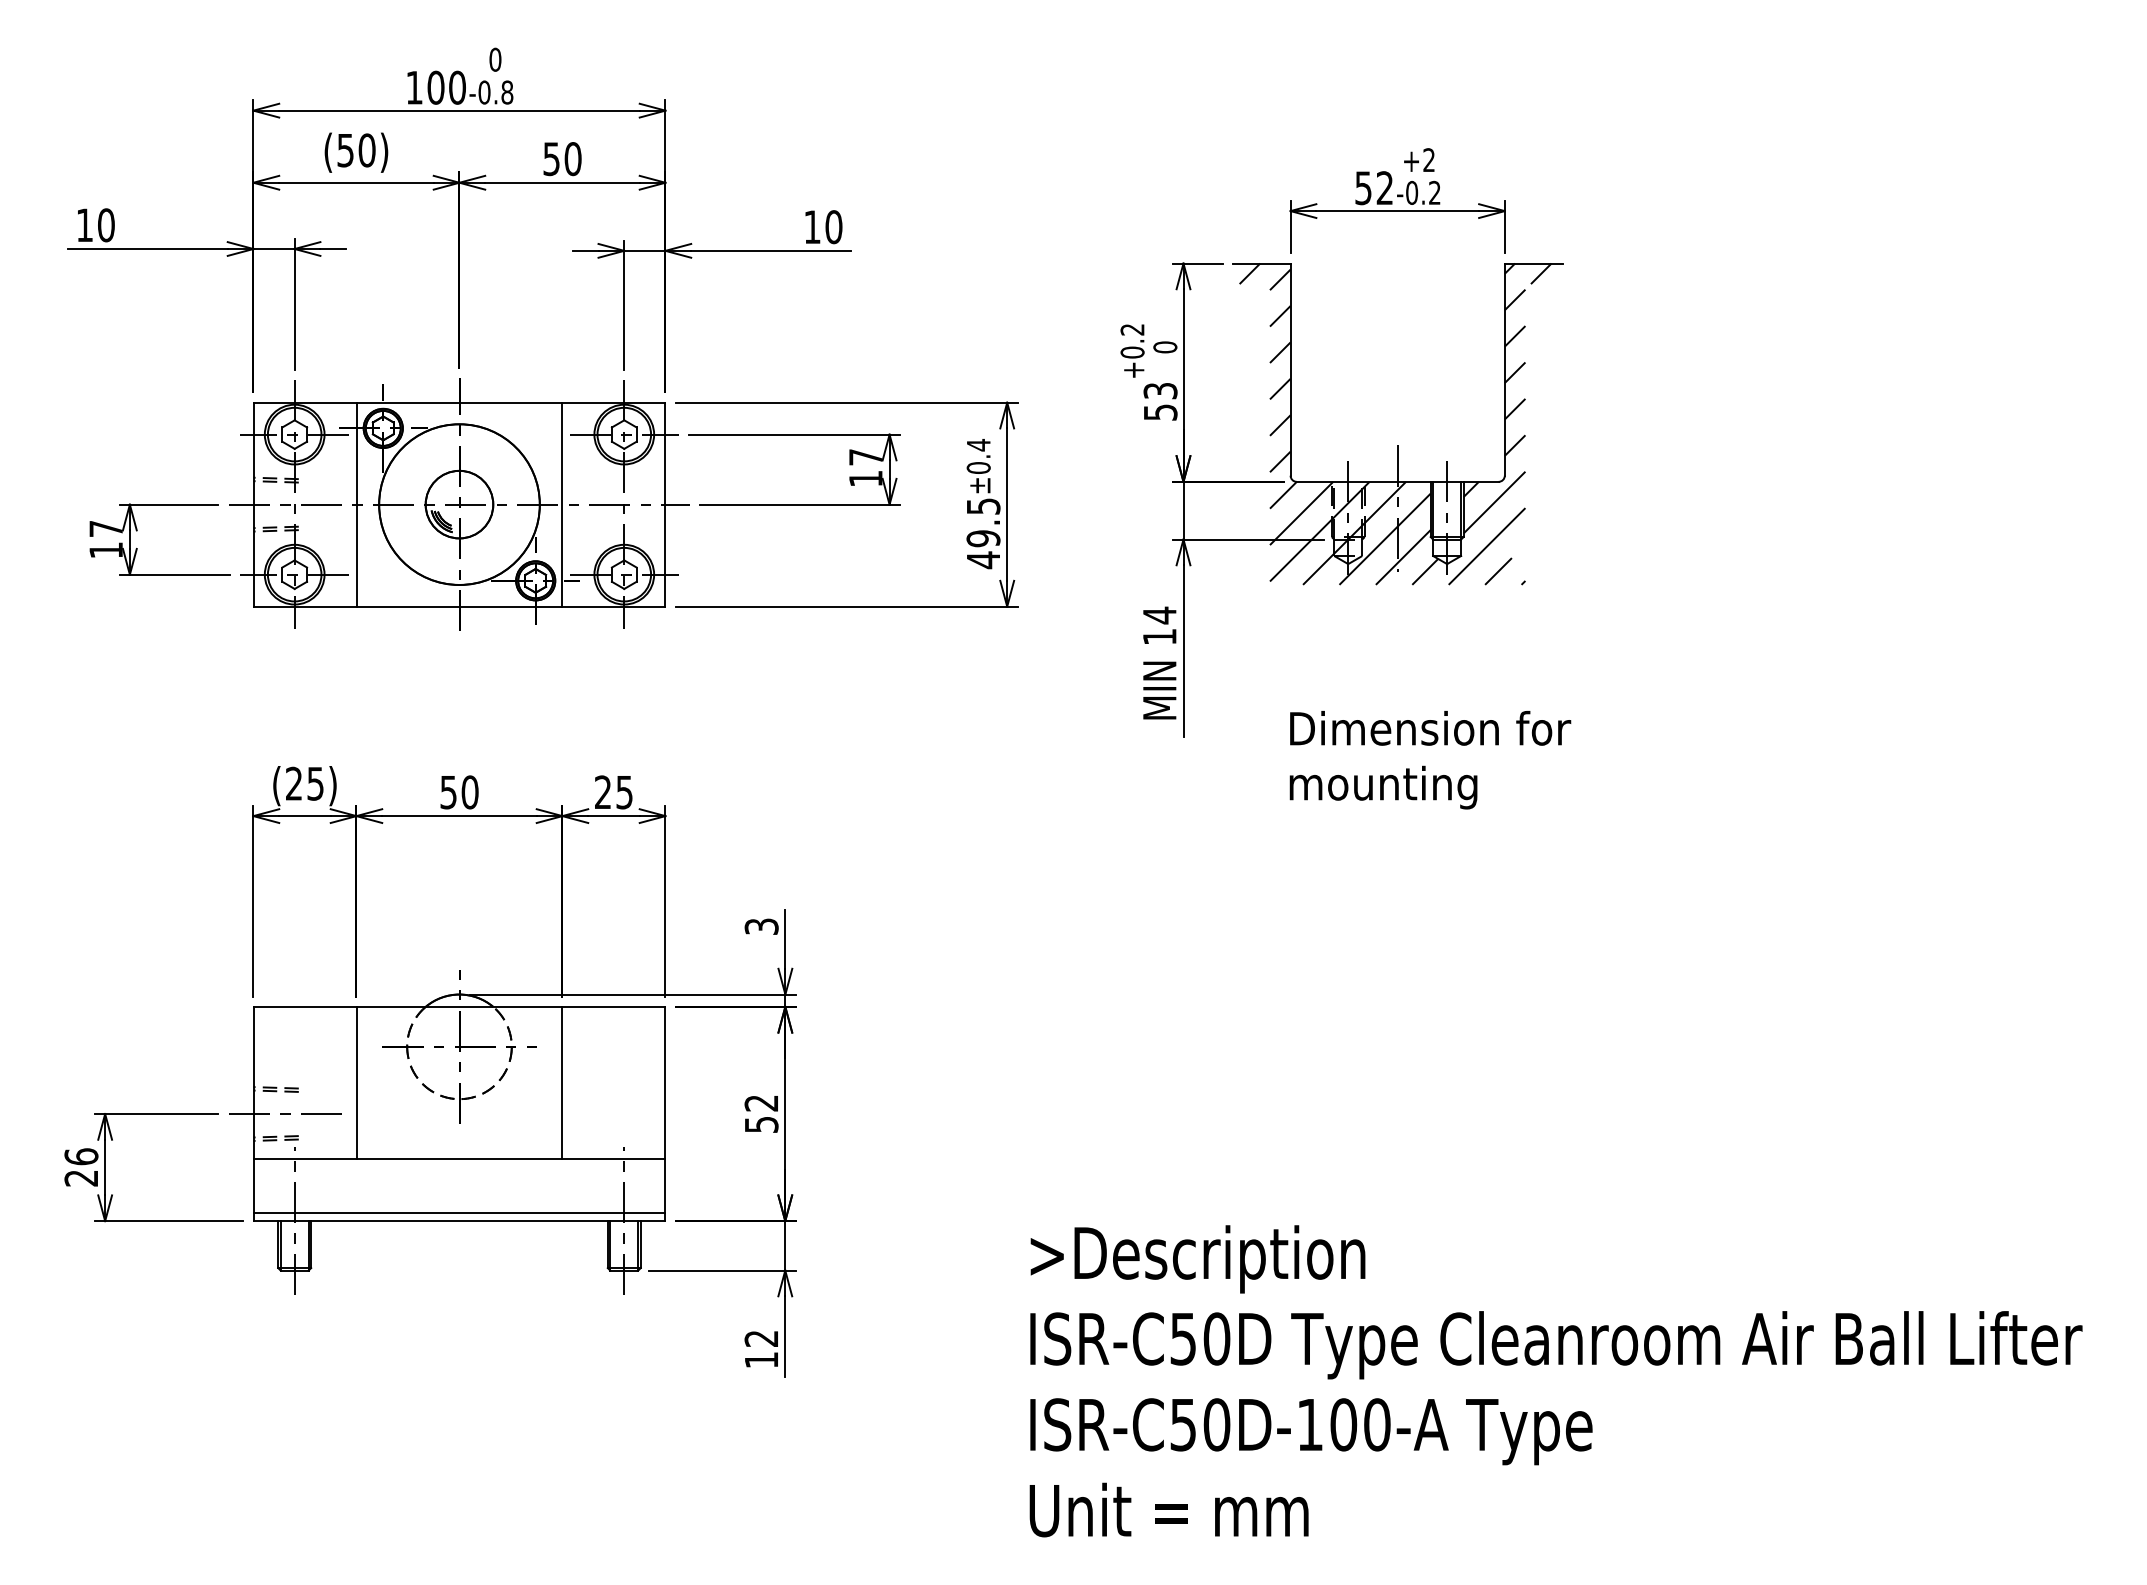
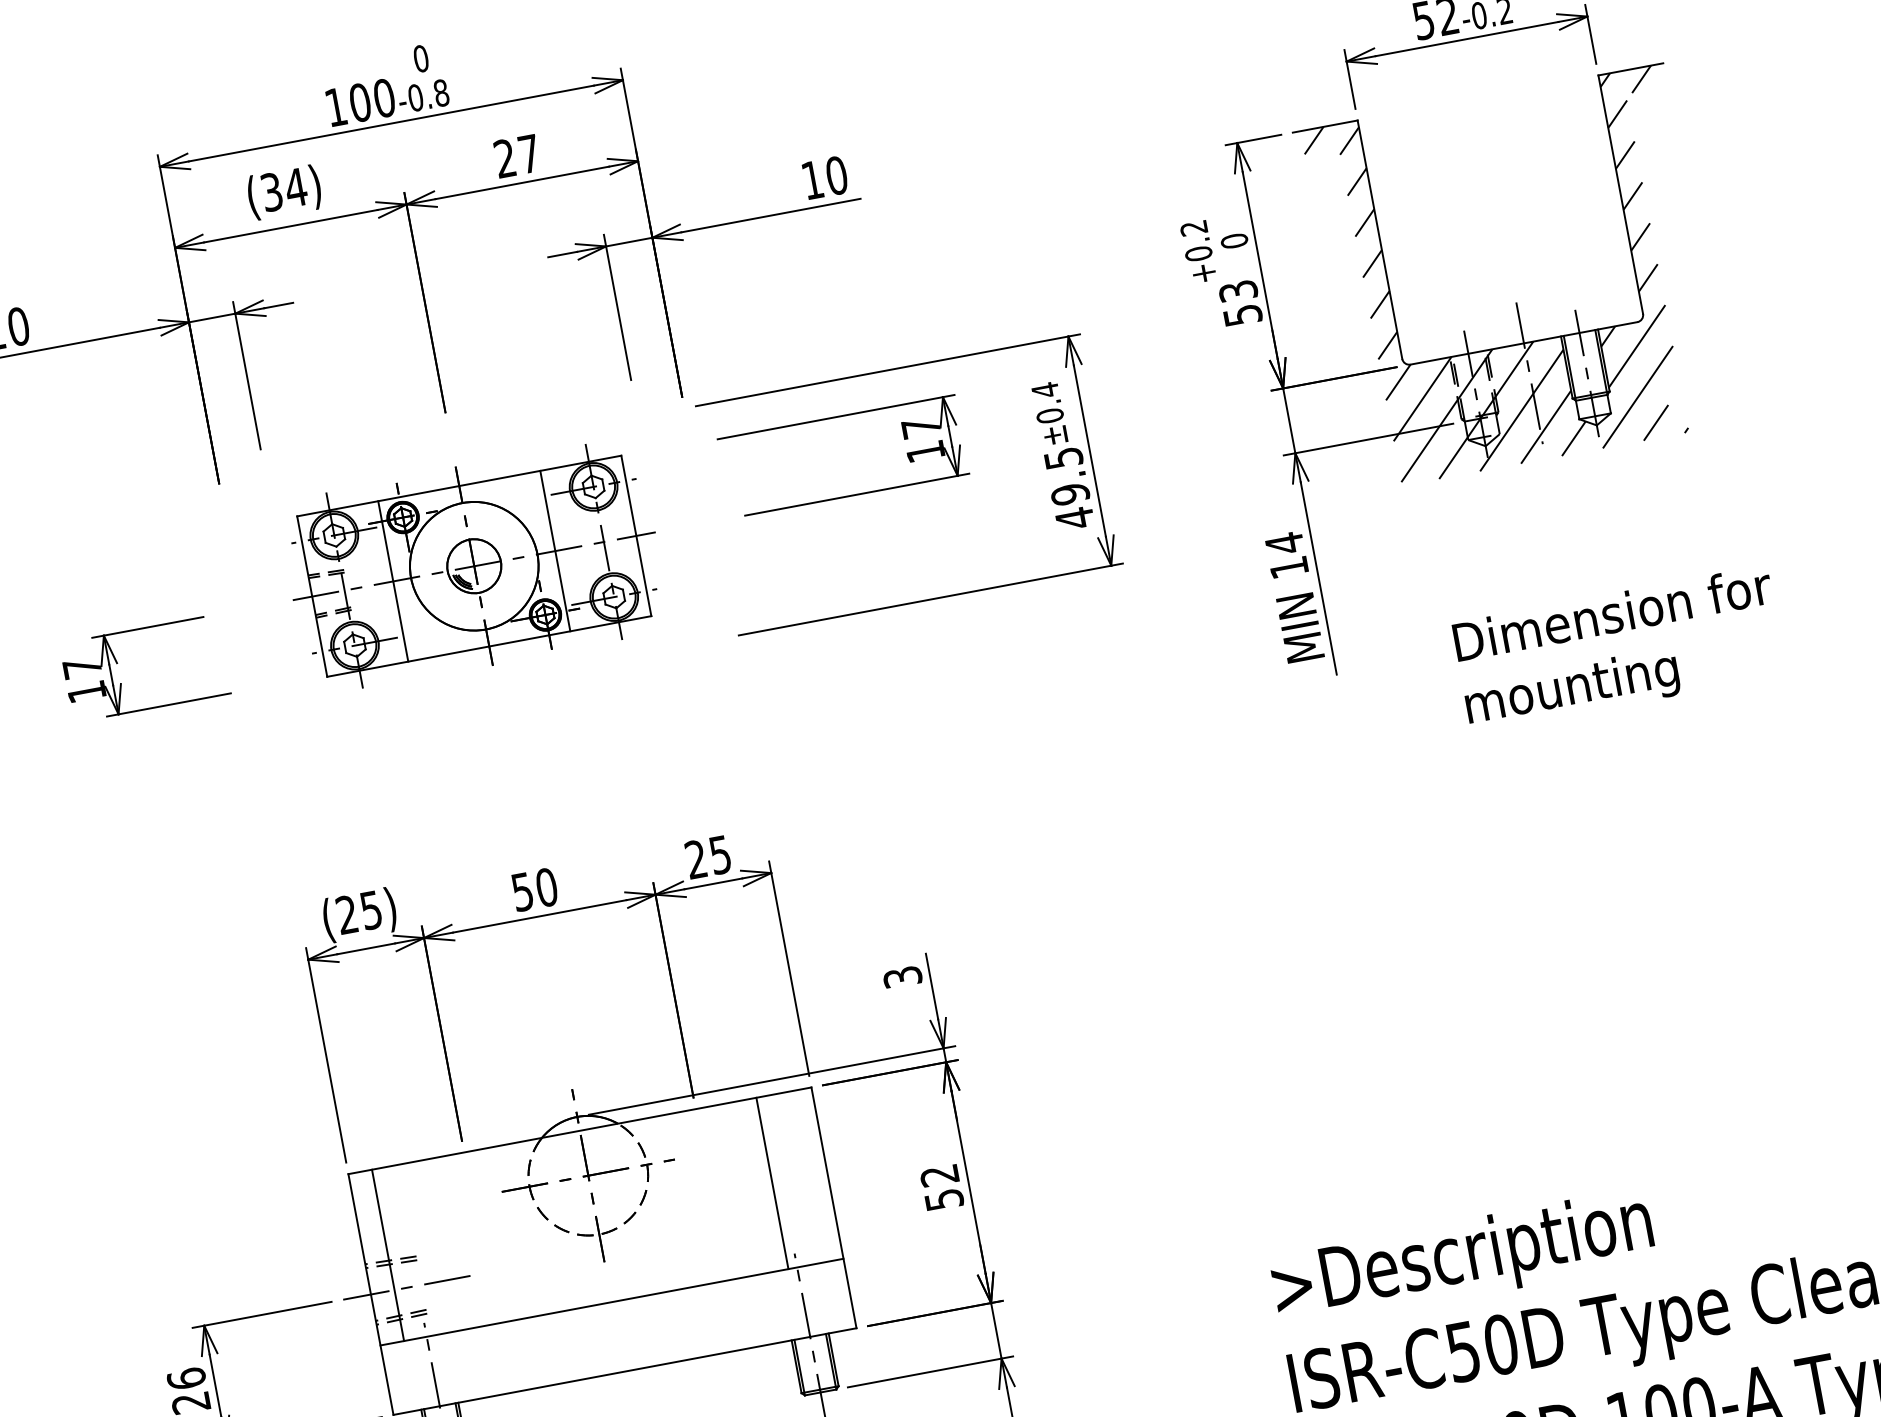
text: (356, 150) -> (284, 189), (50) -> (34)
text: (562, 159) -> (517, 156), 50 -> 27
part: (459, 504) -> (474, 566), size x0.7
line: (356, 1082) -> (387, 1254), moved
line: (562, 1082) -> (772, 1182), moved
line: (459, 1212) -> (623, 1361), removed

